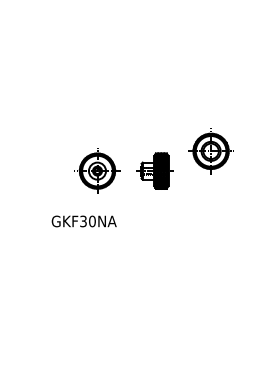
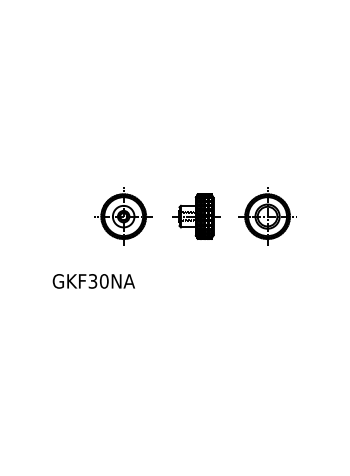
part: (211, 151) -> (267, 216), moved
text: (83, 221) -> (93, 281), moved

